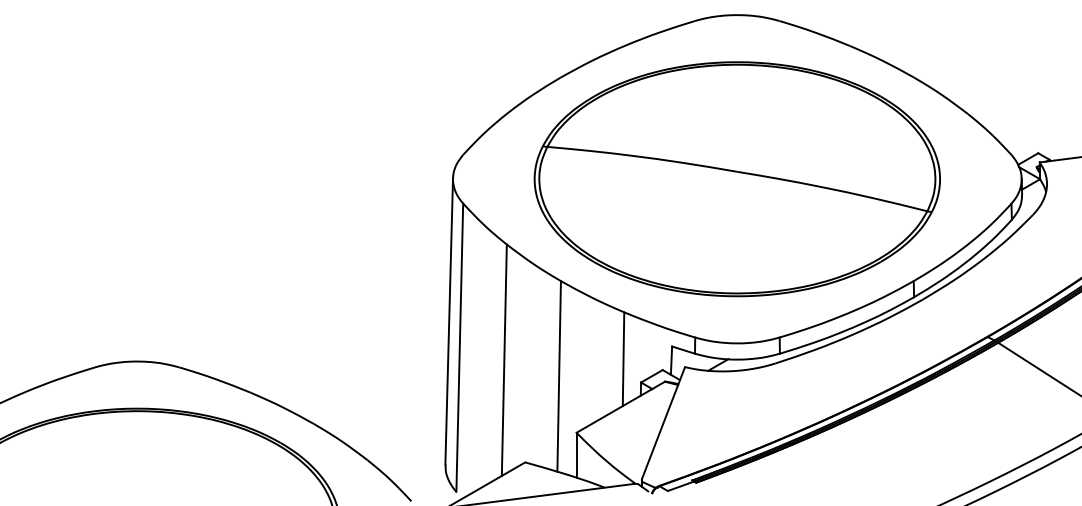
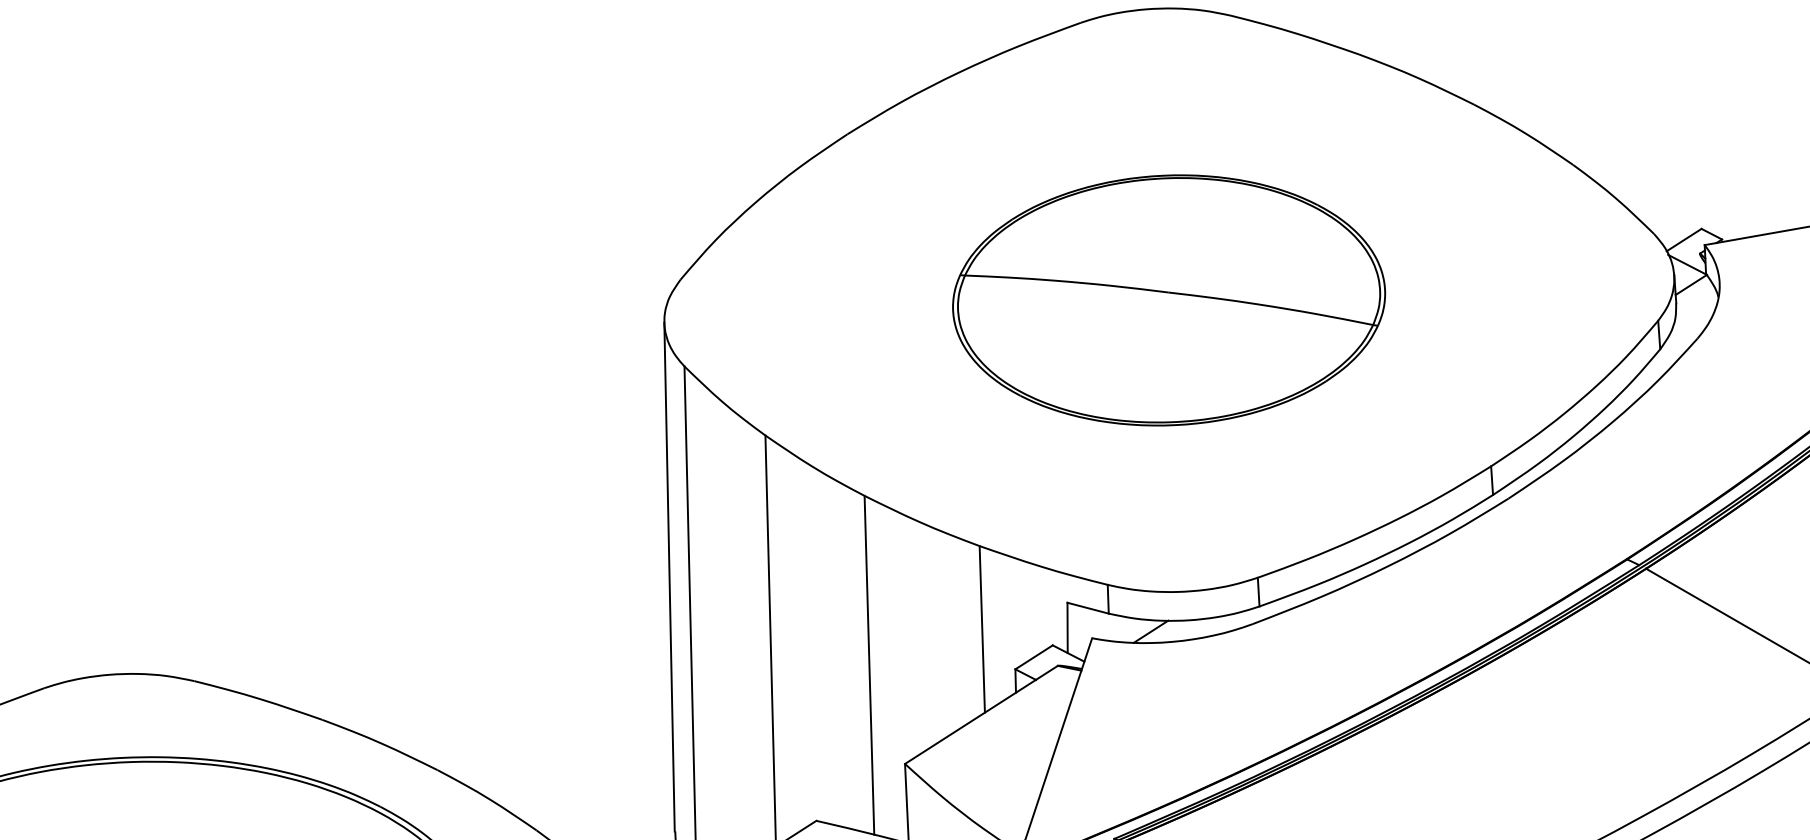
part: (736, 179) -> (1167, 300), size x0.6

